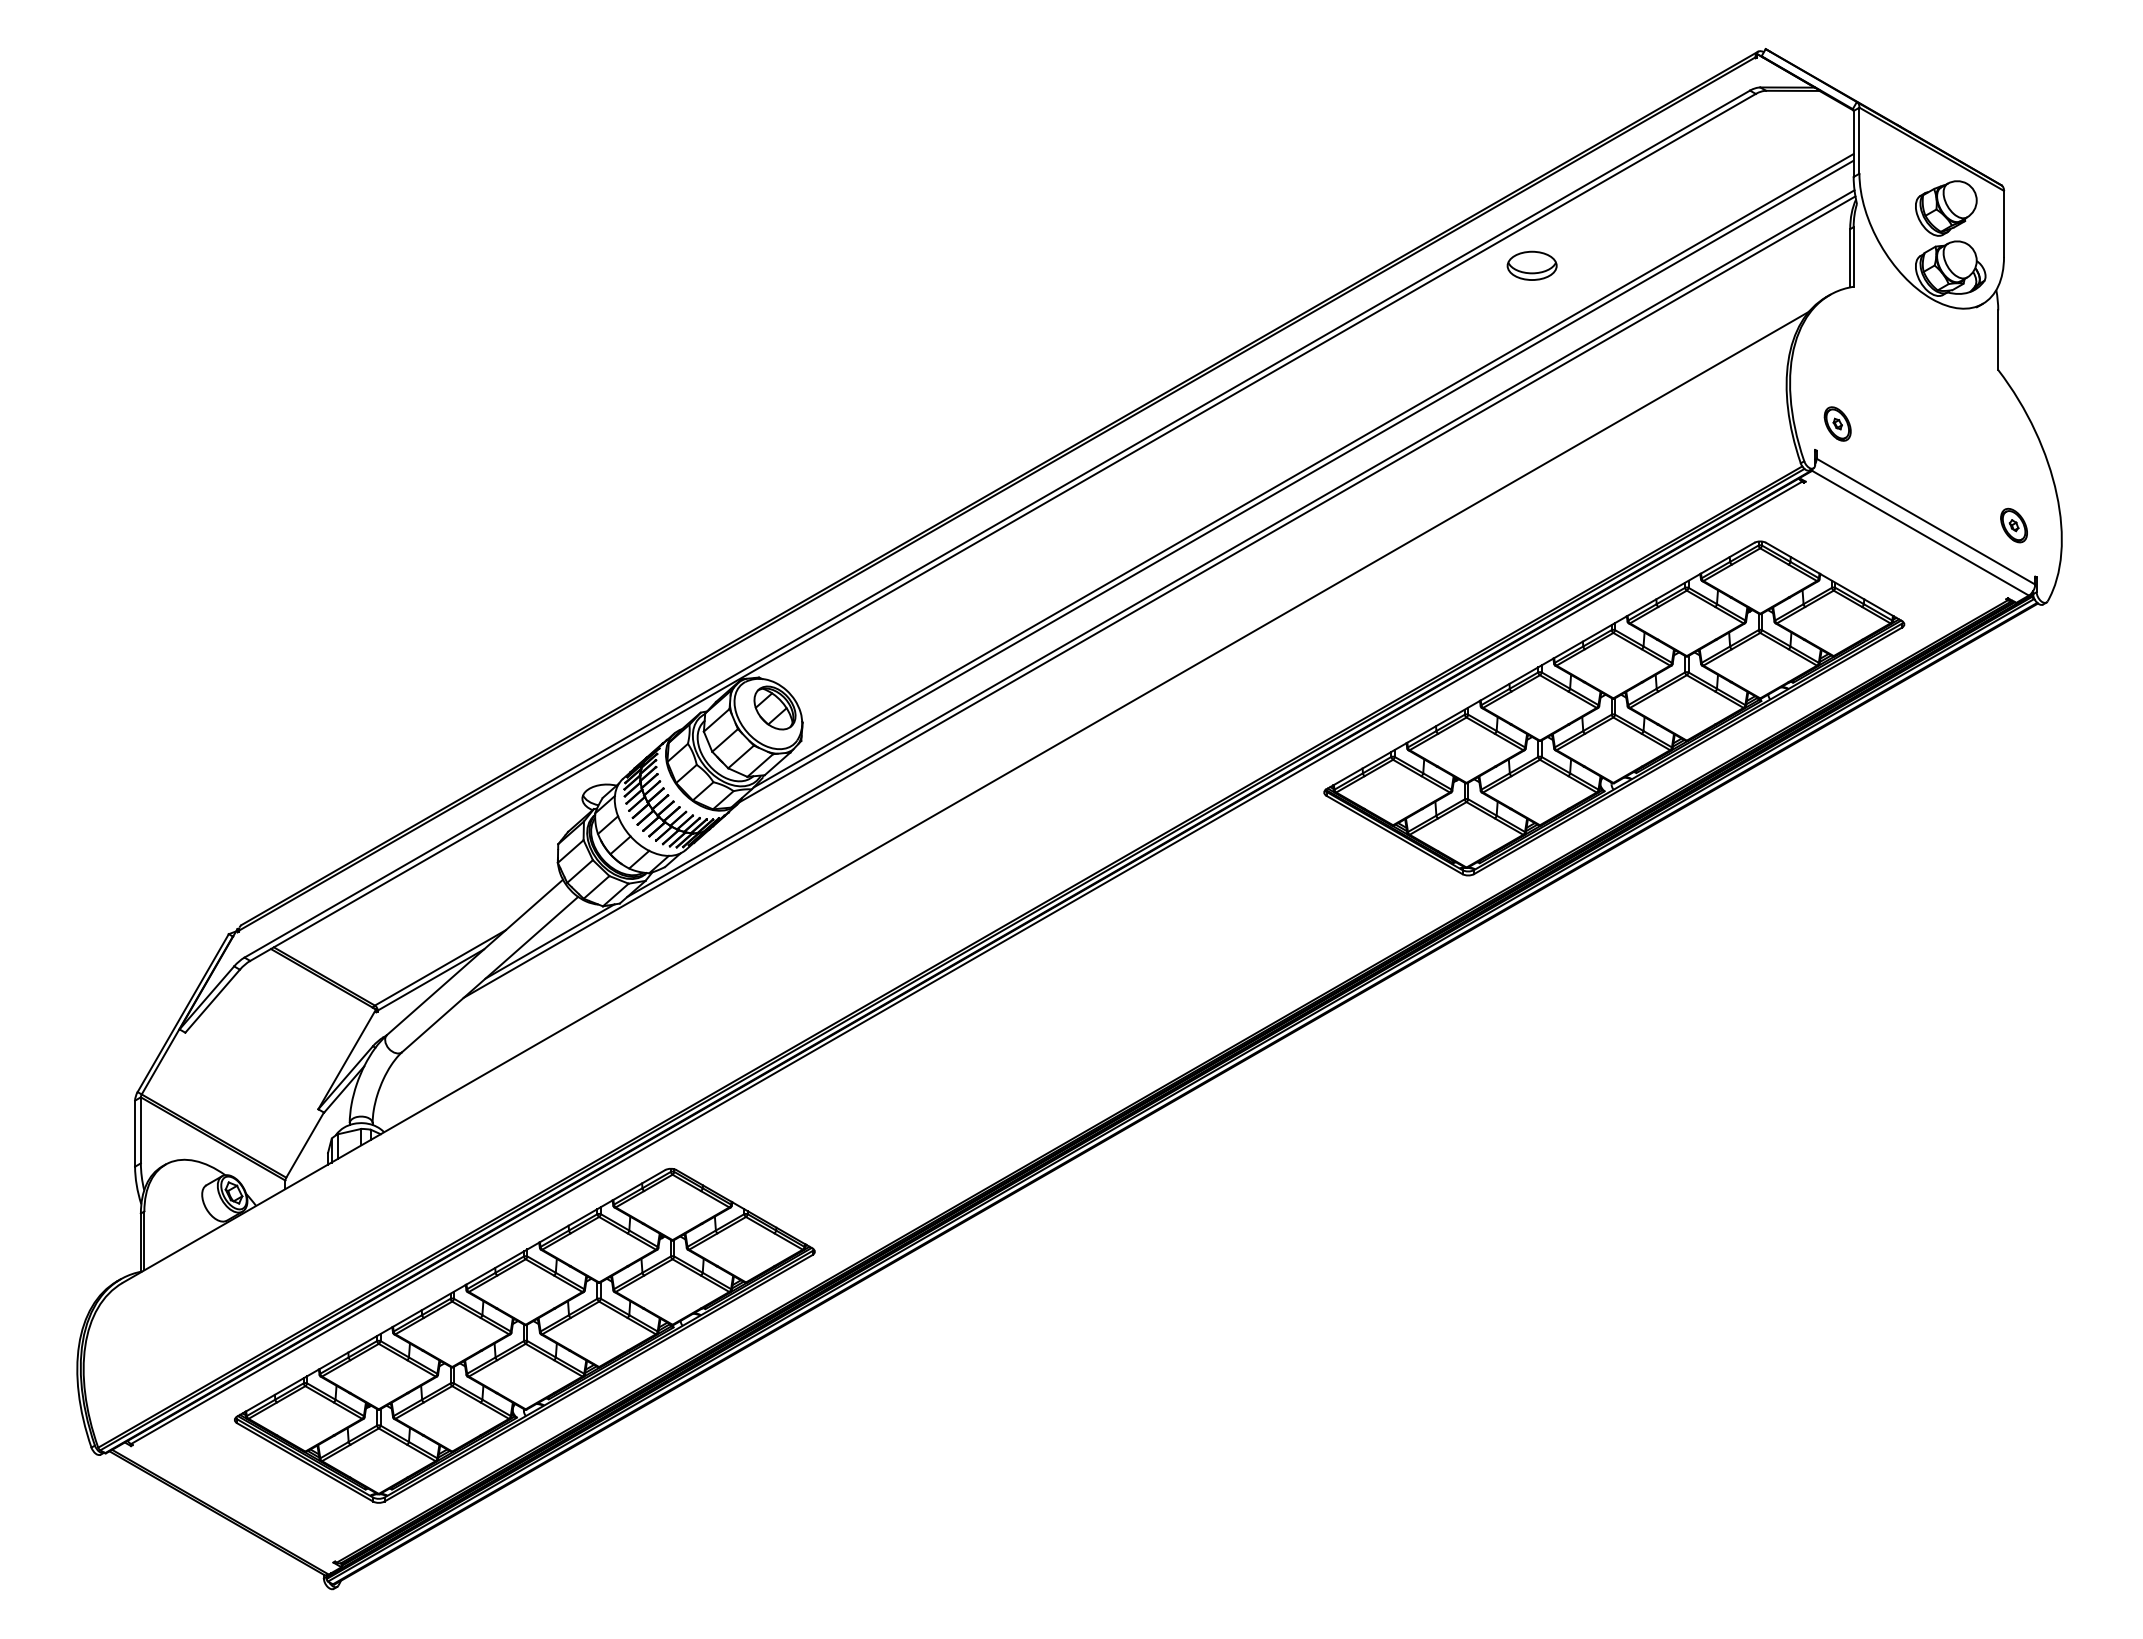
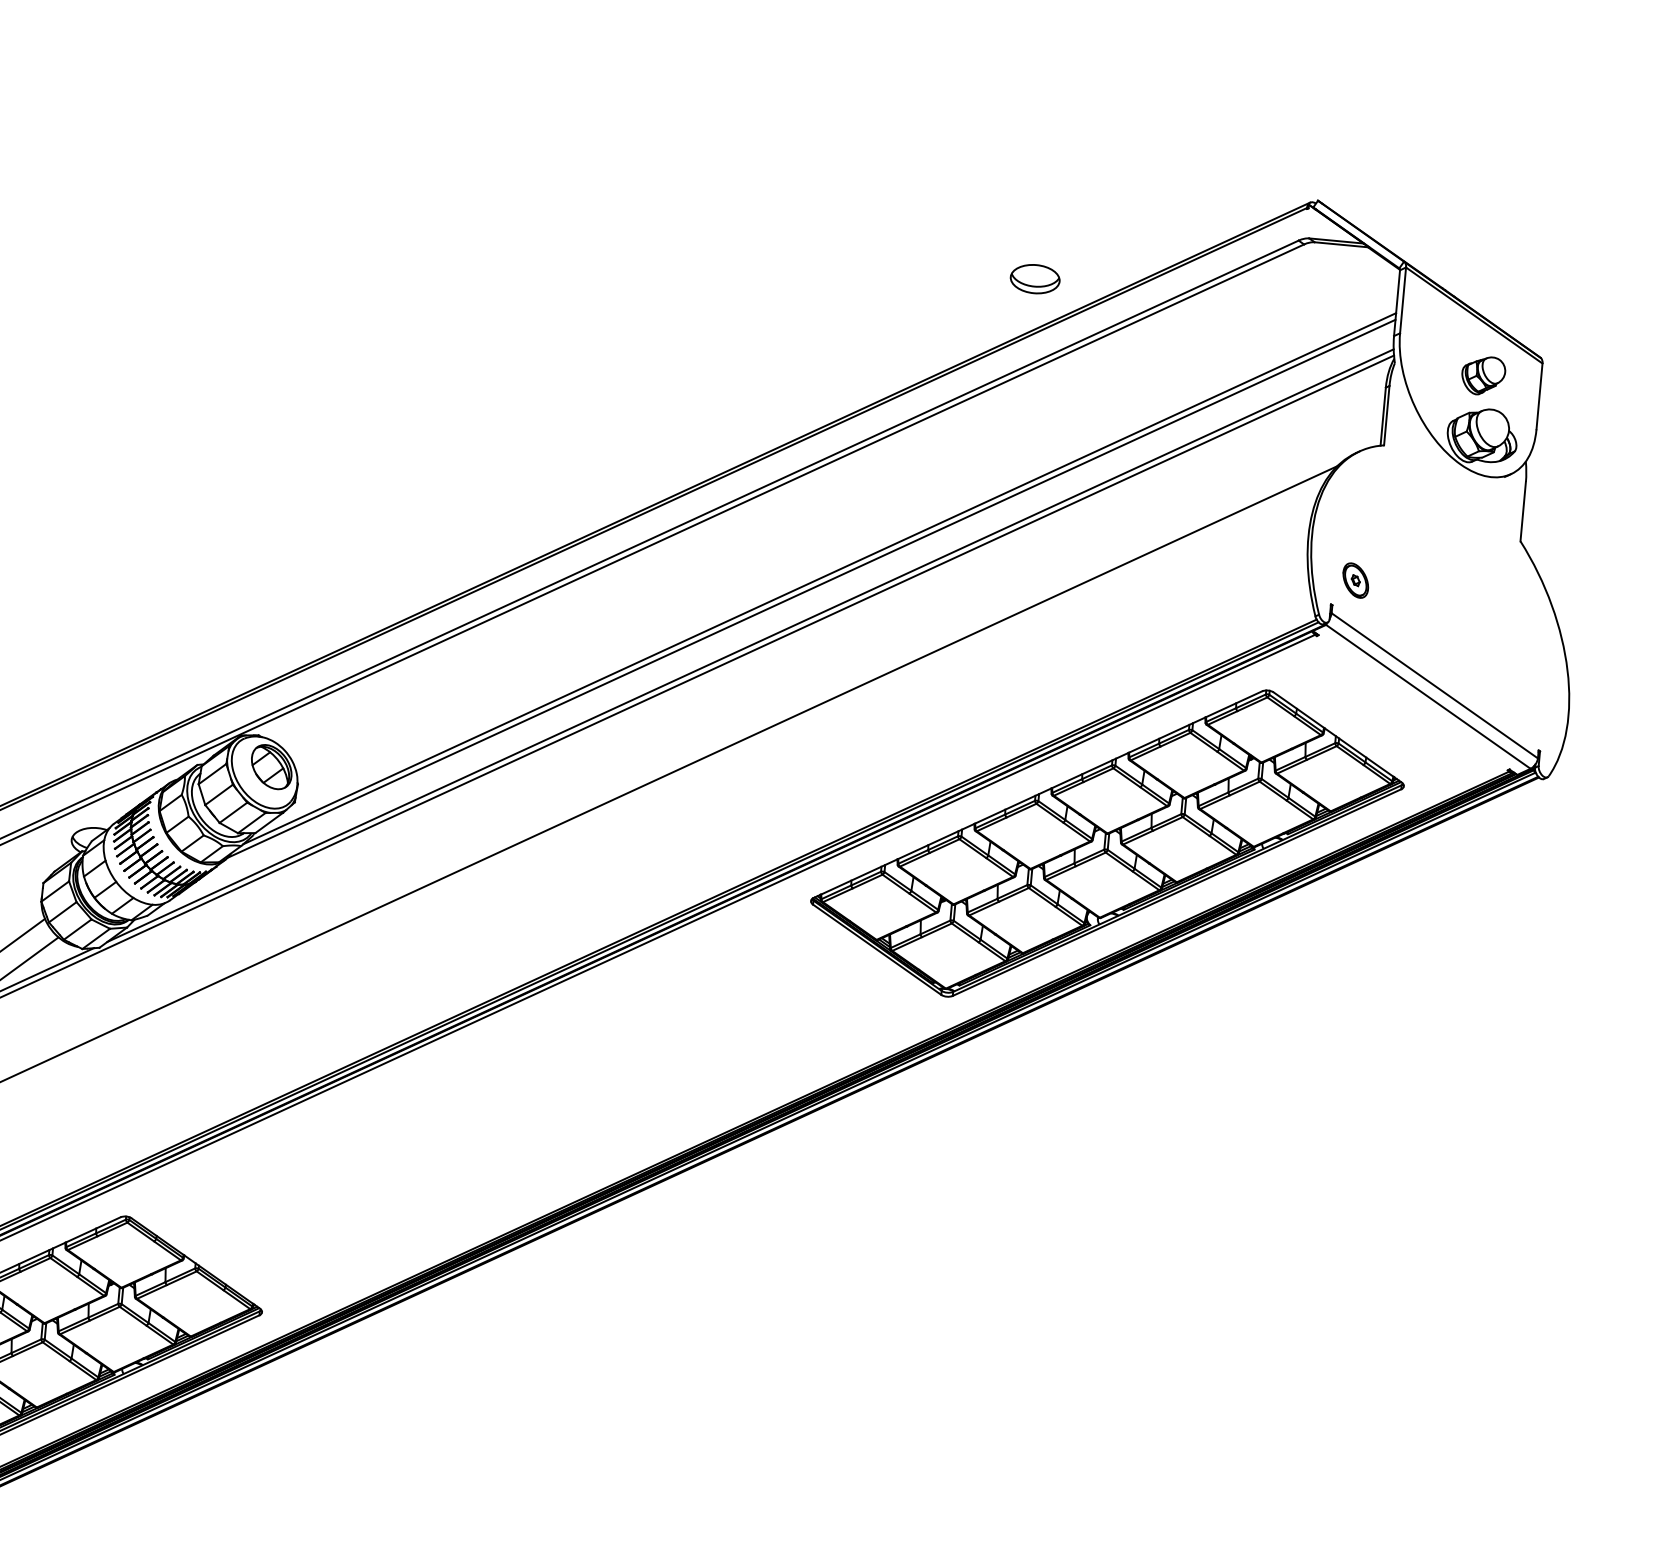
part: (1946, 208) -> (1483, 375), size x0.7
part: (1531, 265) -> (1034, 278), moved
part: (2013, 525) -> (1521, 697), removed

